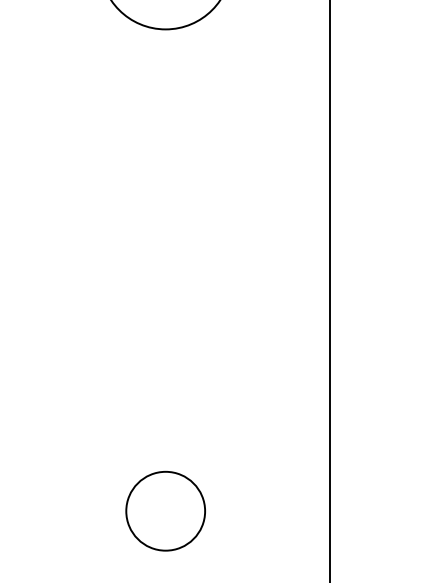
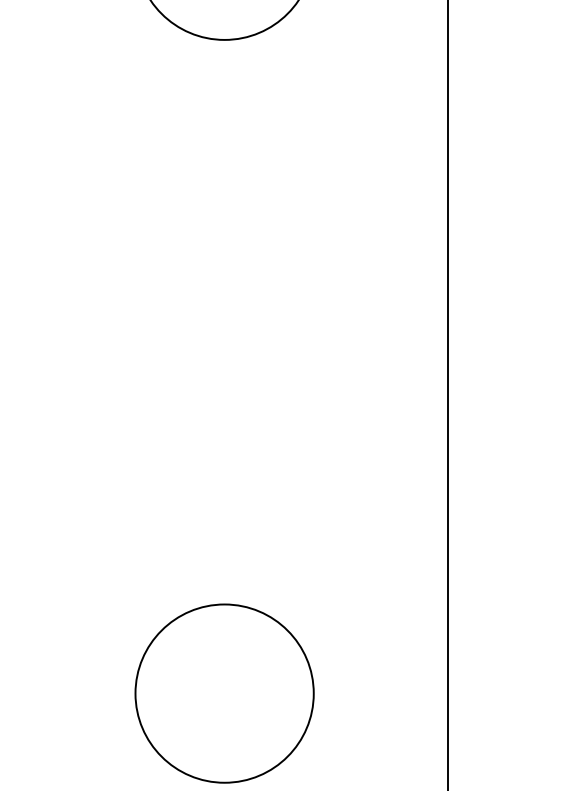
circle: (165, 511) -> (224, 693), size x1.67

